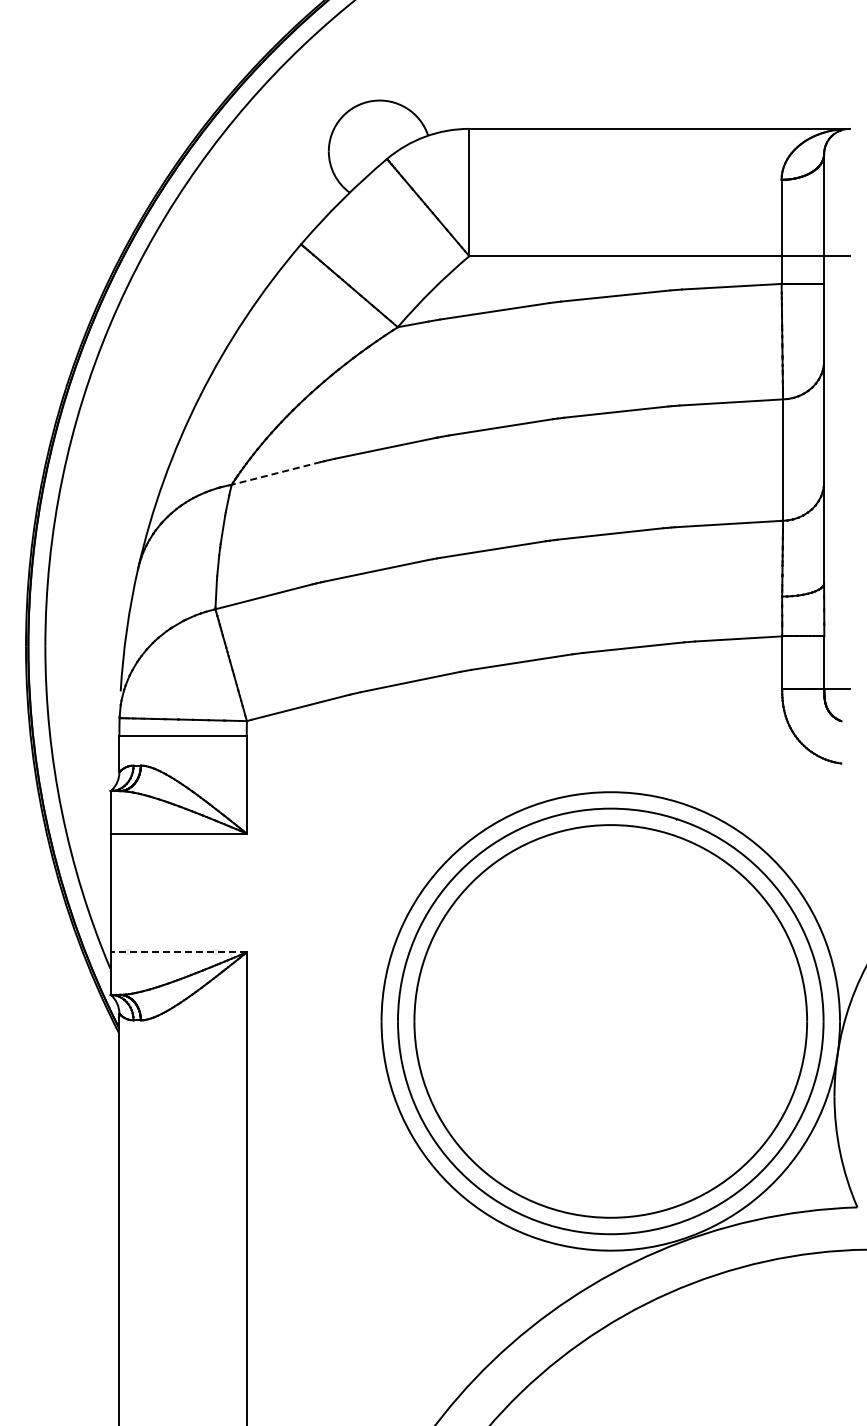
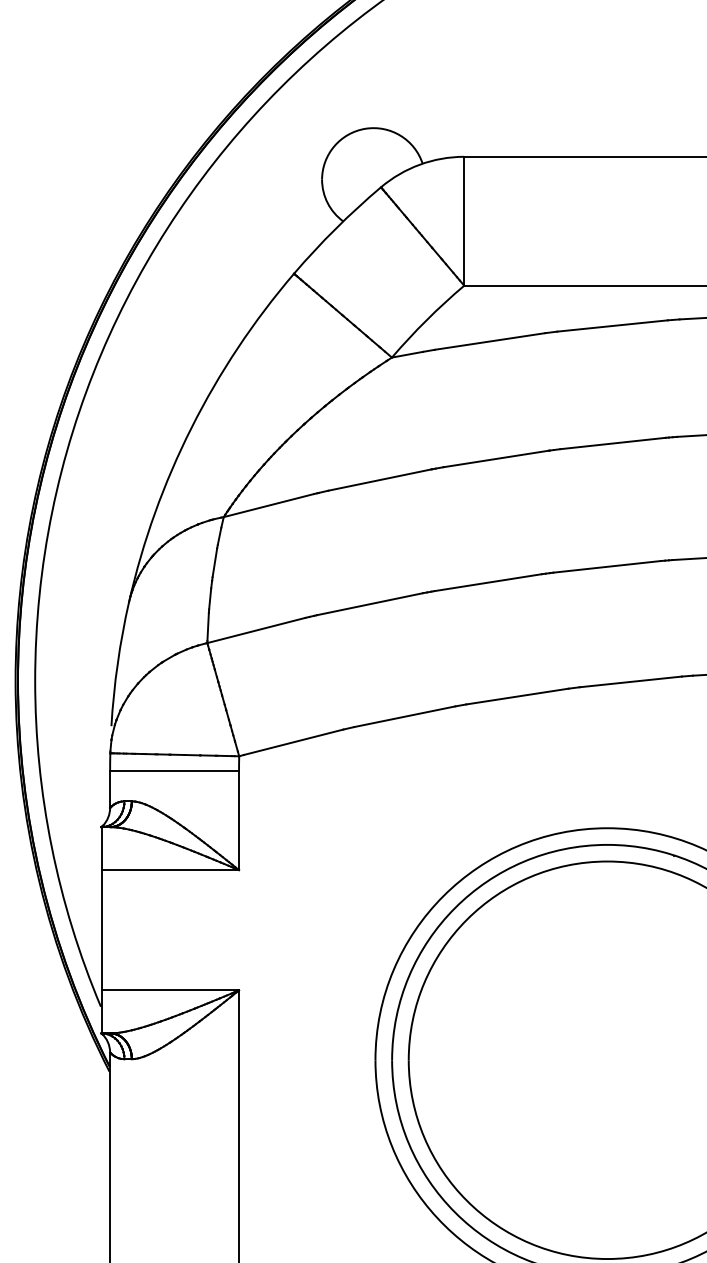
line: (275, 473) -> (268, 505), dashed -> solid
line: (178, 952) -> (169, 990), dashed -> solid

